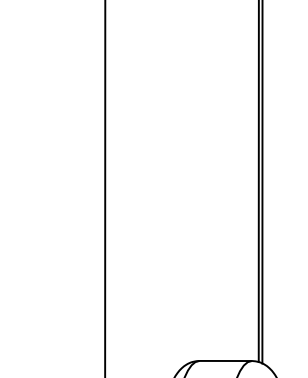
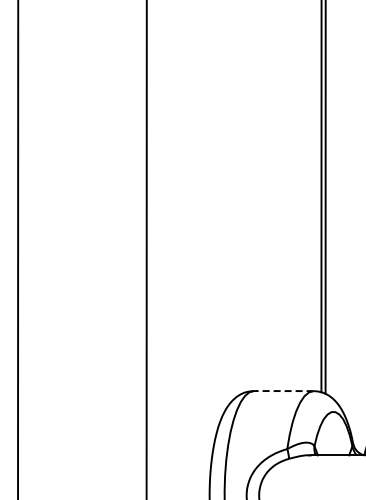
line: (225, 361) -> (283, 391), solid -> dashed

